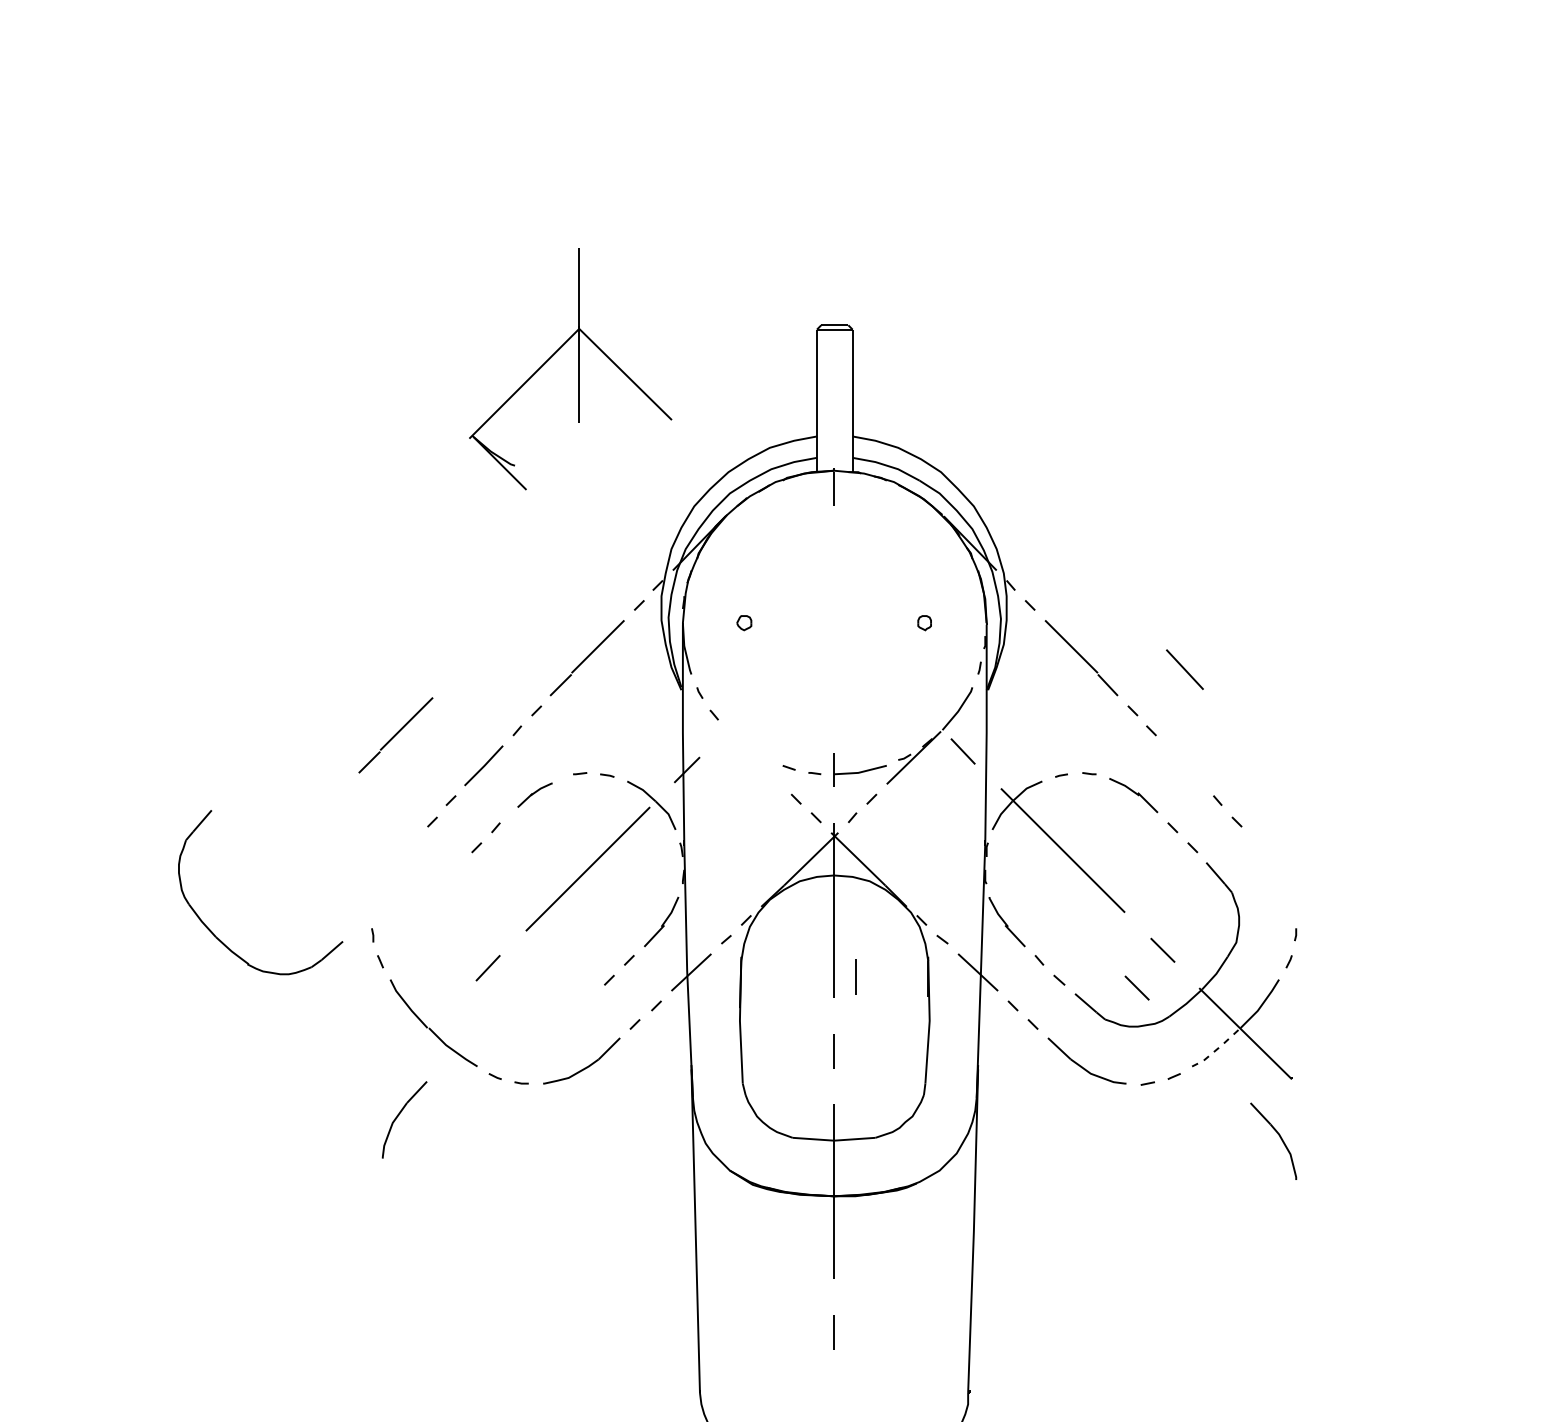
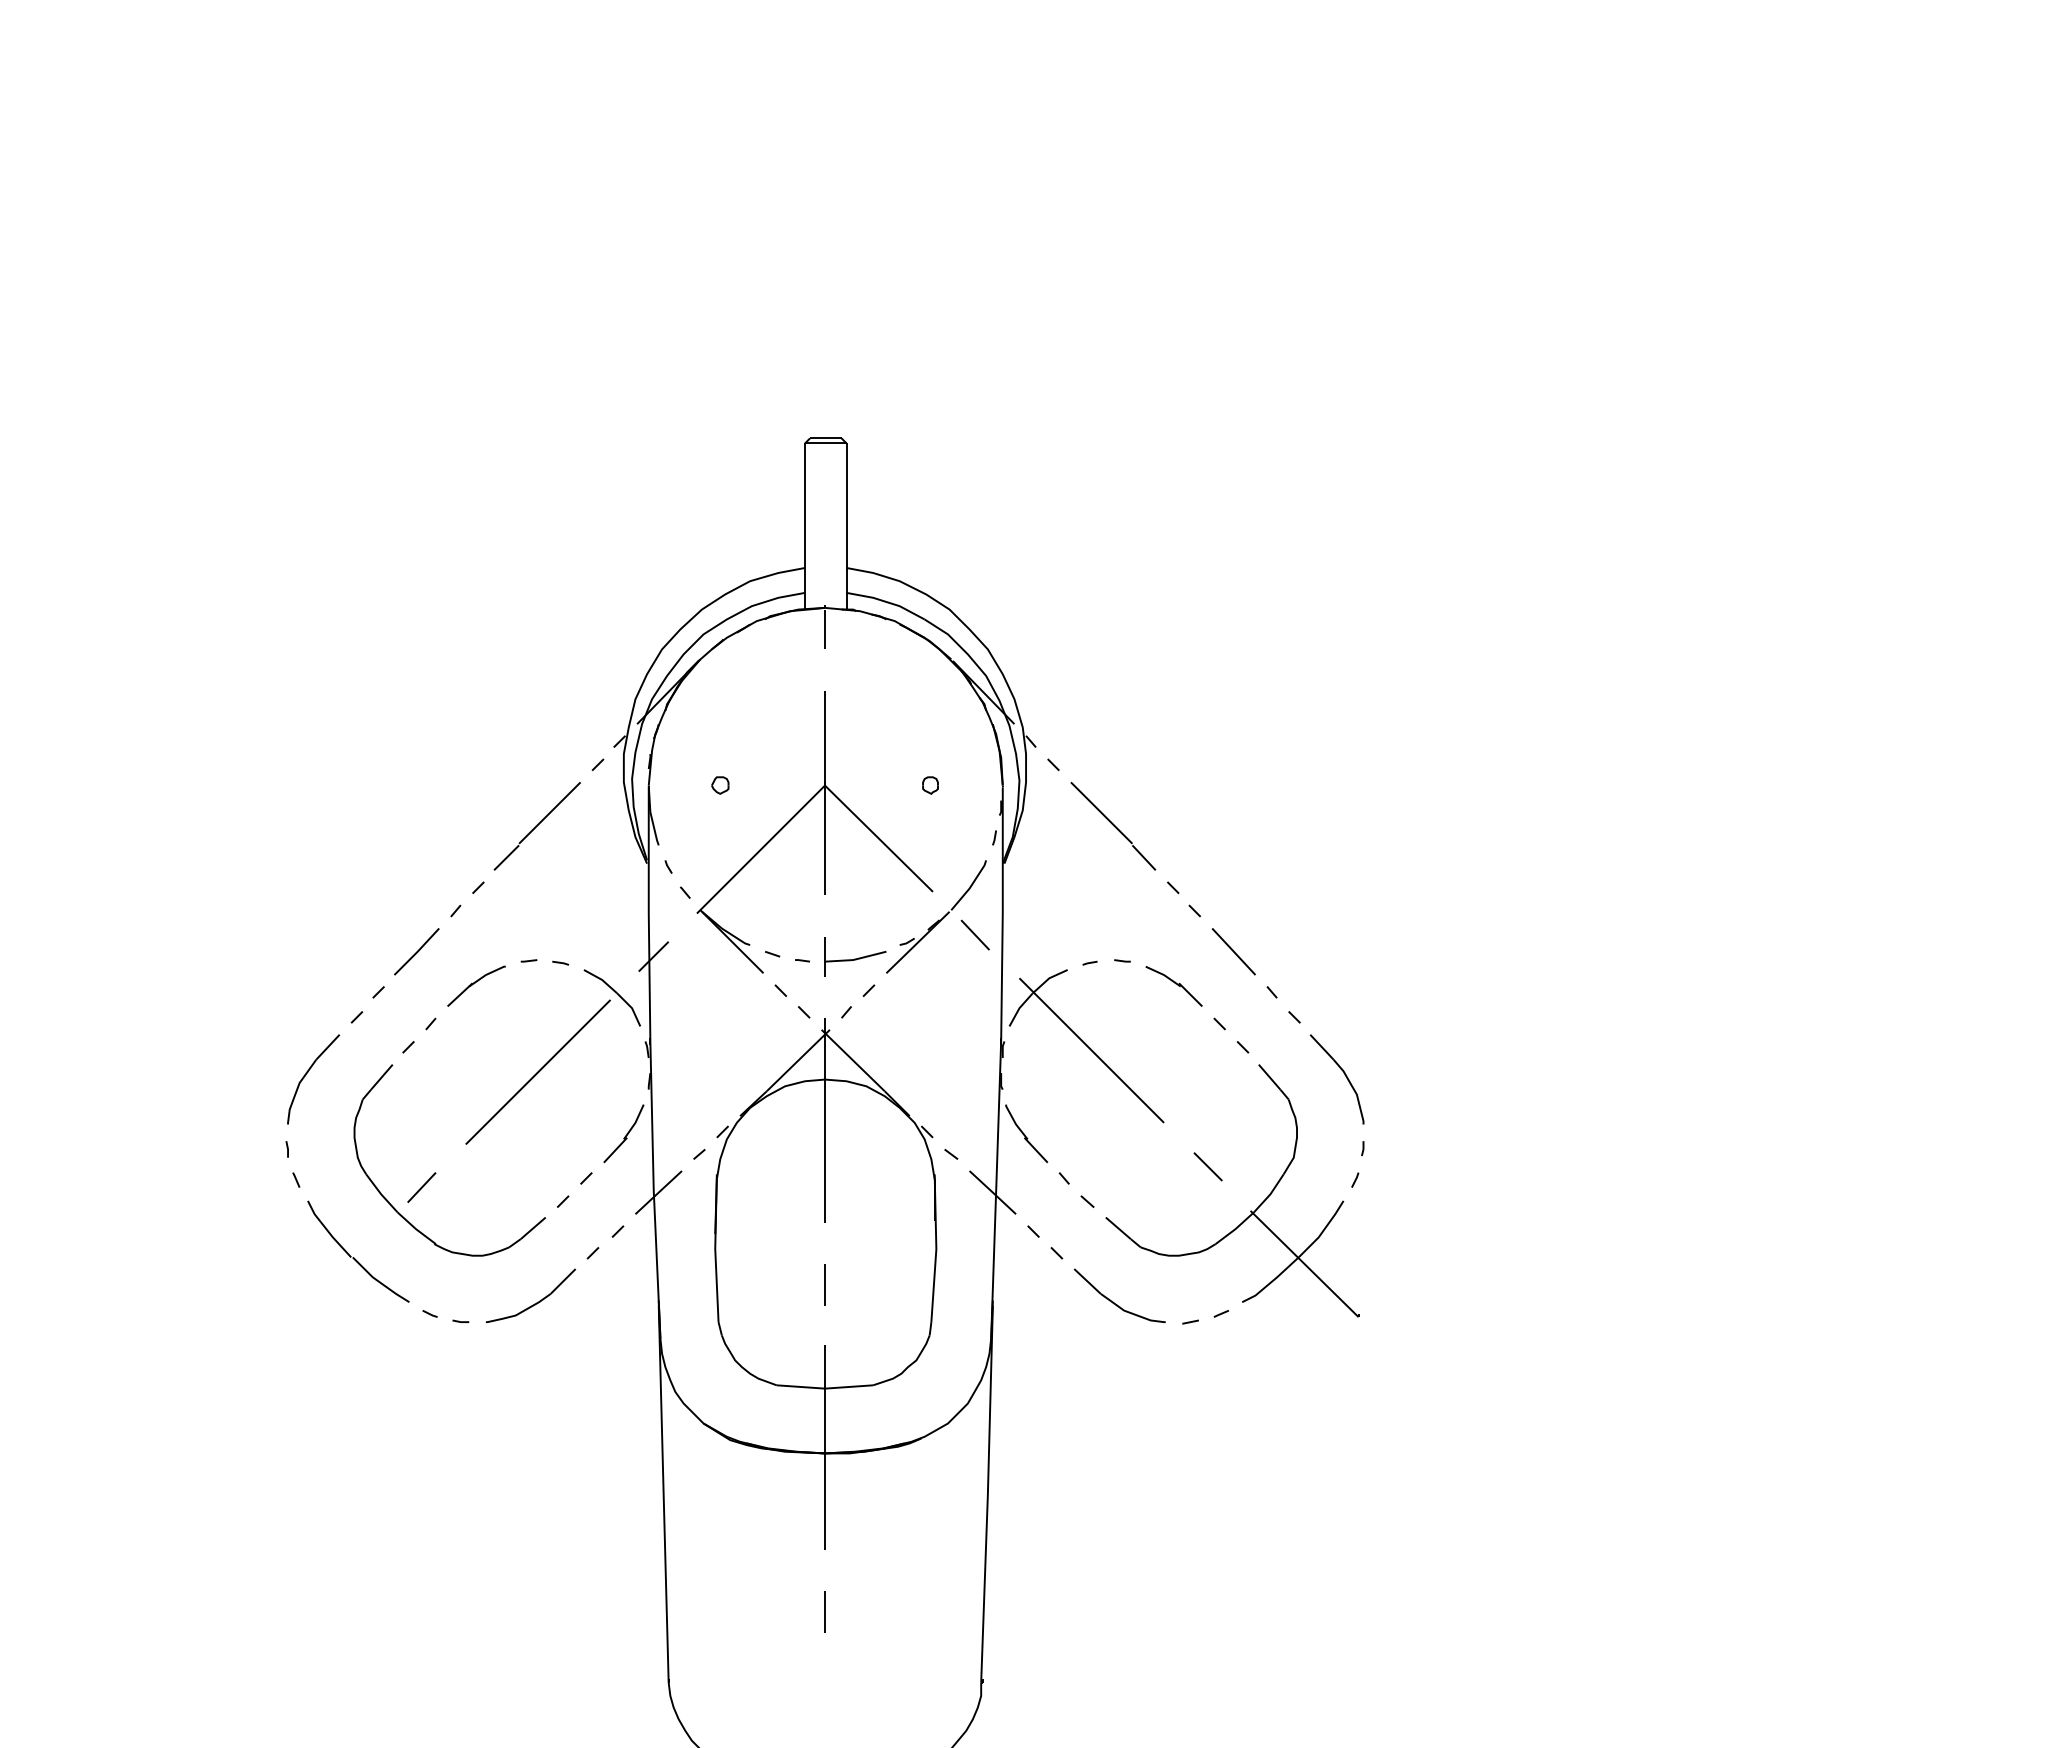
part: (578, 369) -> (824, 832), moved
line: (1184, 669) -> (1233, 951), moved
part: (395, 735) -> (313, 916), removed
part: (535, 794) -> (476, 985), size x1.43
part: (216, 936) -> (398, 1211), moved
line: (855, 976) -> (849, 1197), removed
line: (1136, 987) -> (1177, 1210), removed
line: (1217, 1048) -> (1271, 1281), dashed -> solid
part: (398, 1116) -> (306, 1075), moved
part: (1279, 1137) -> (1344, 1075), moved

